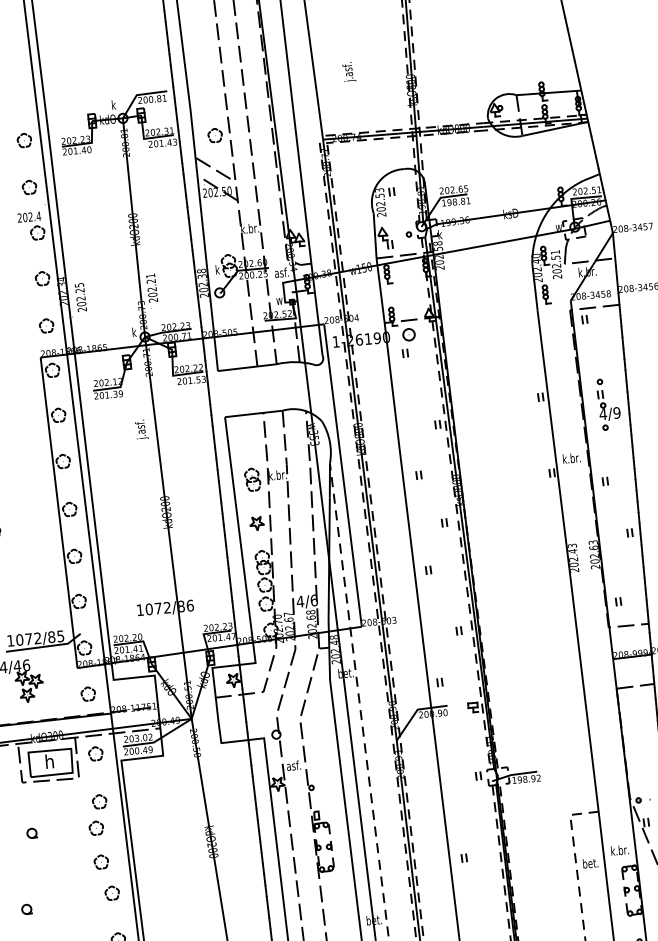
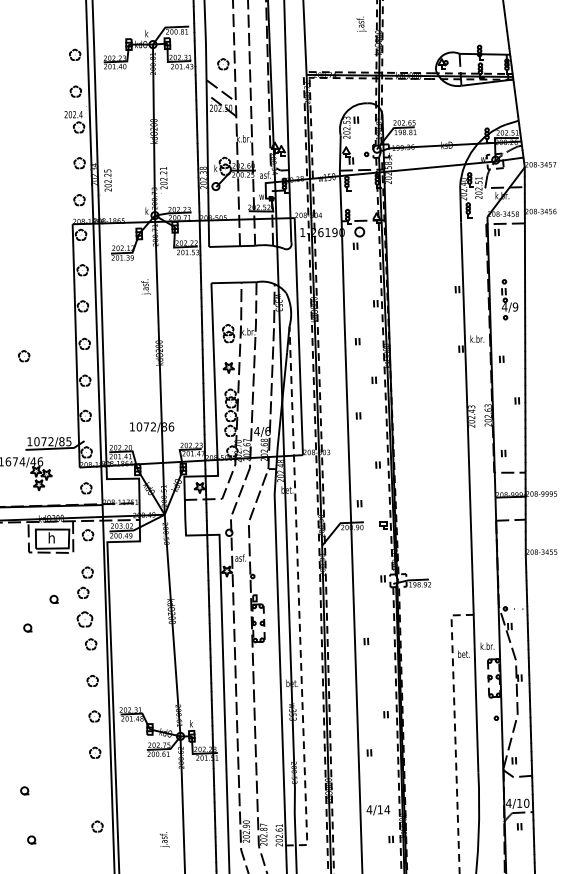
text: (349, 70) -> (361, 23), moved
part: (31, 833) -> (53, 599), moved
part: (100, 862) -> (84, 619), size x1.4
part: (26, 908) -> (27, 627), moved

